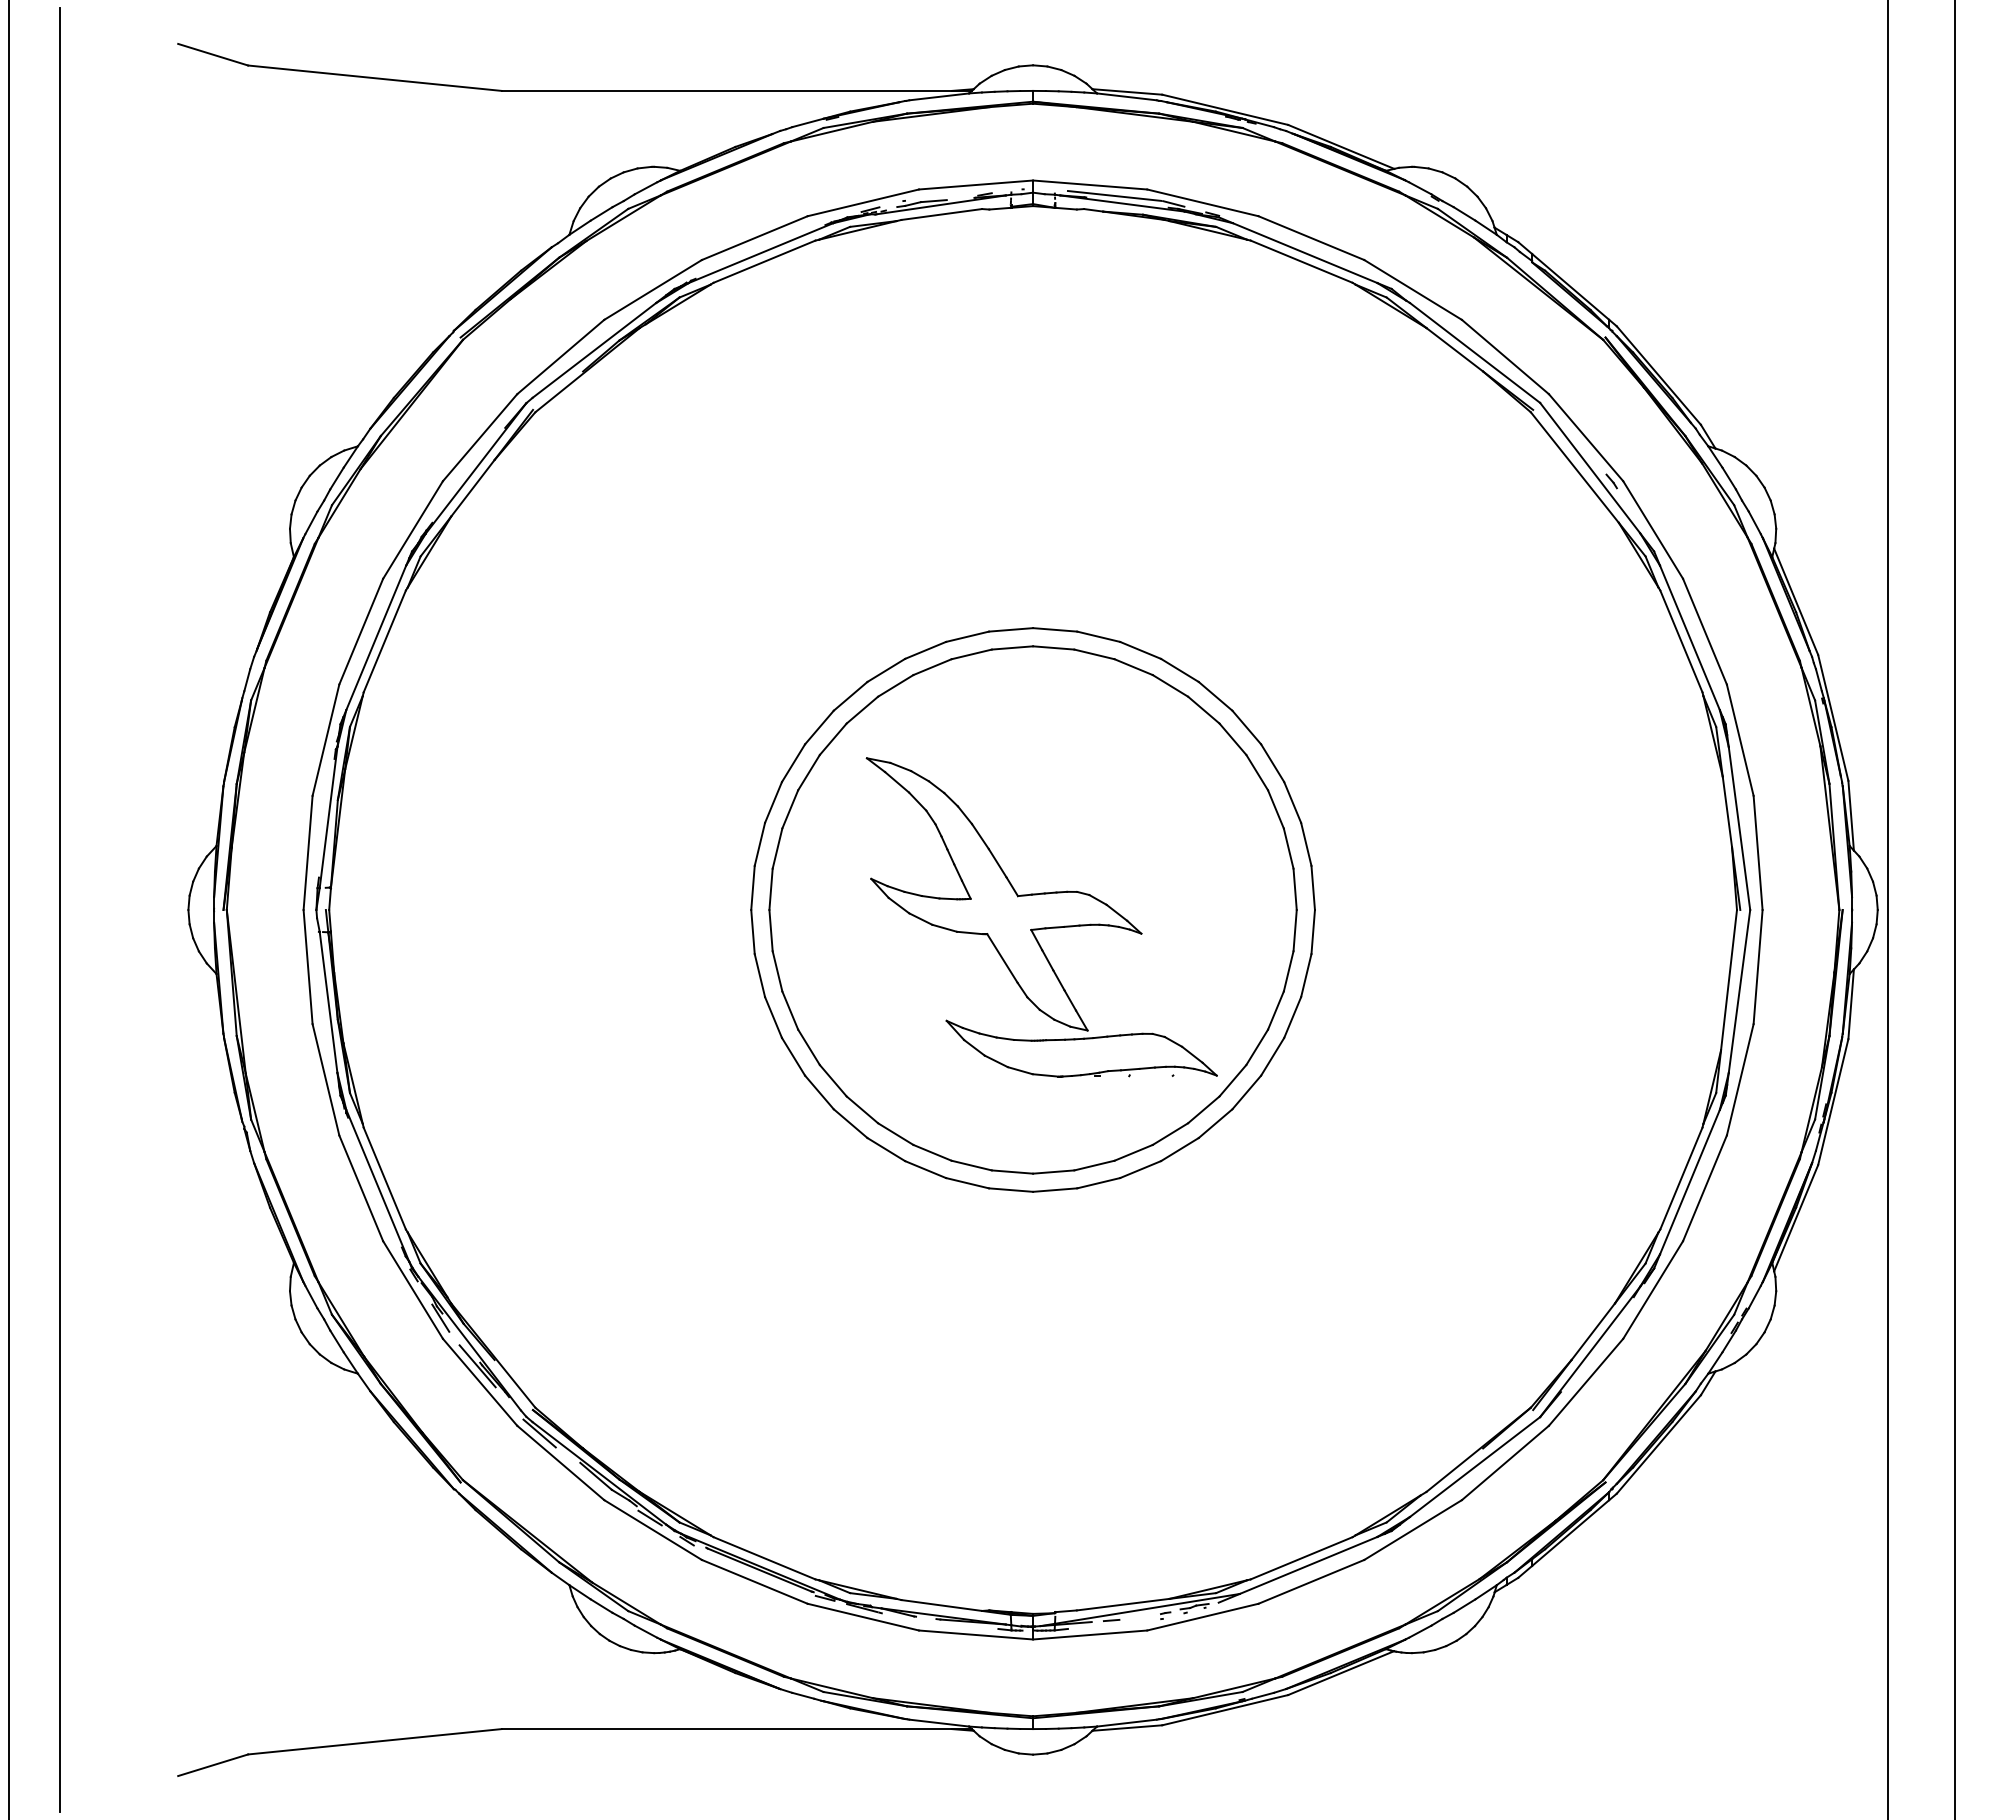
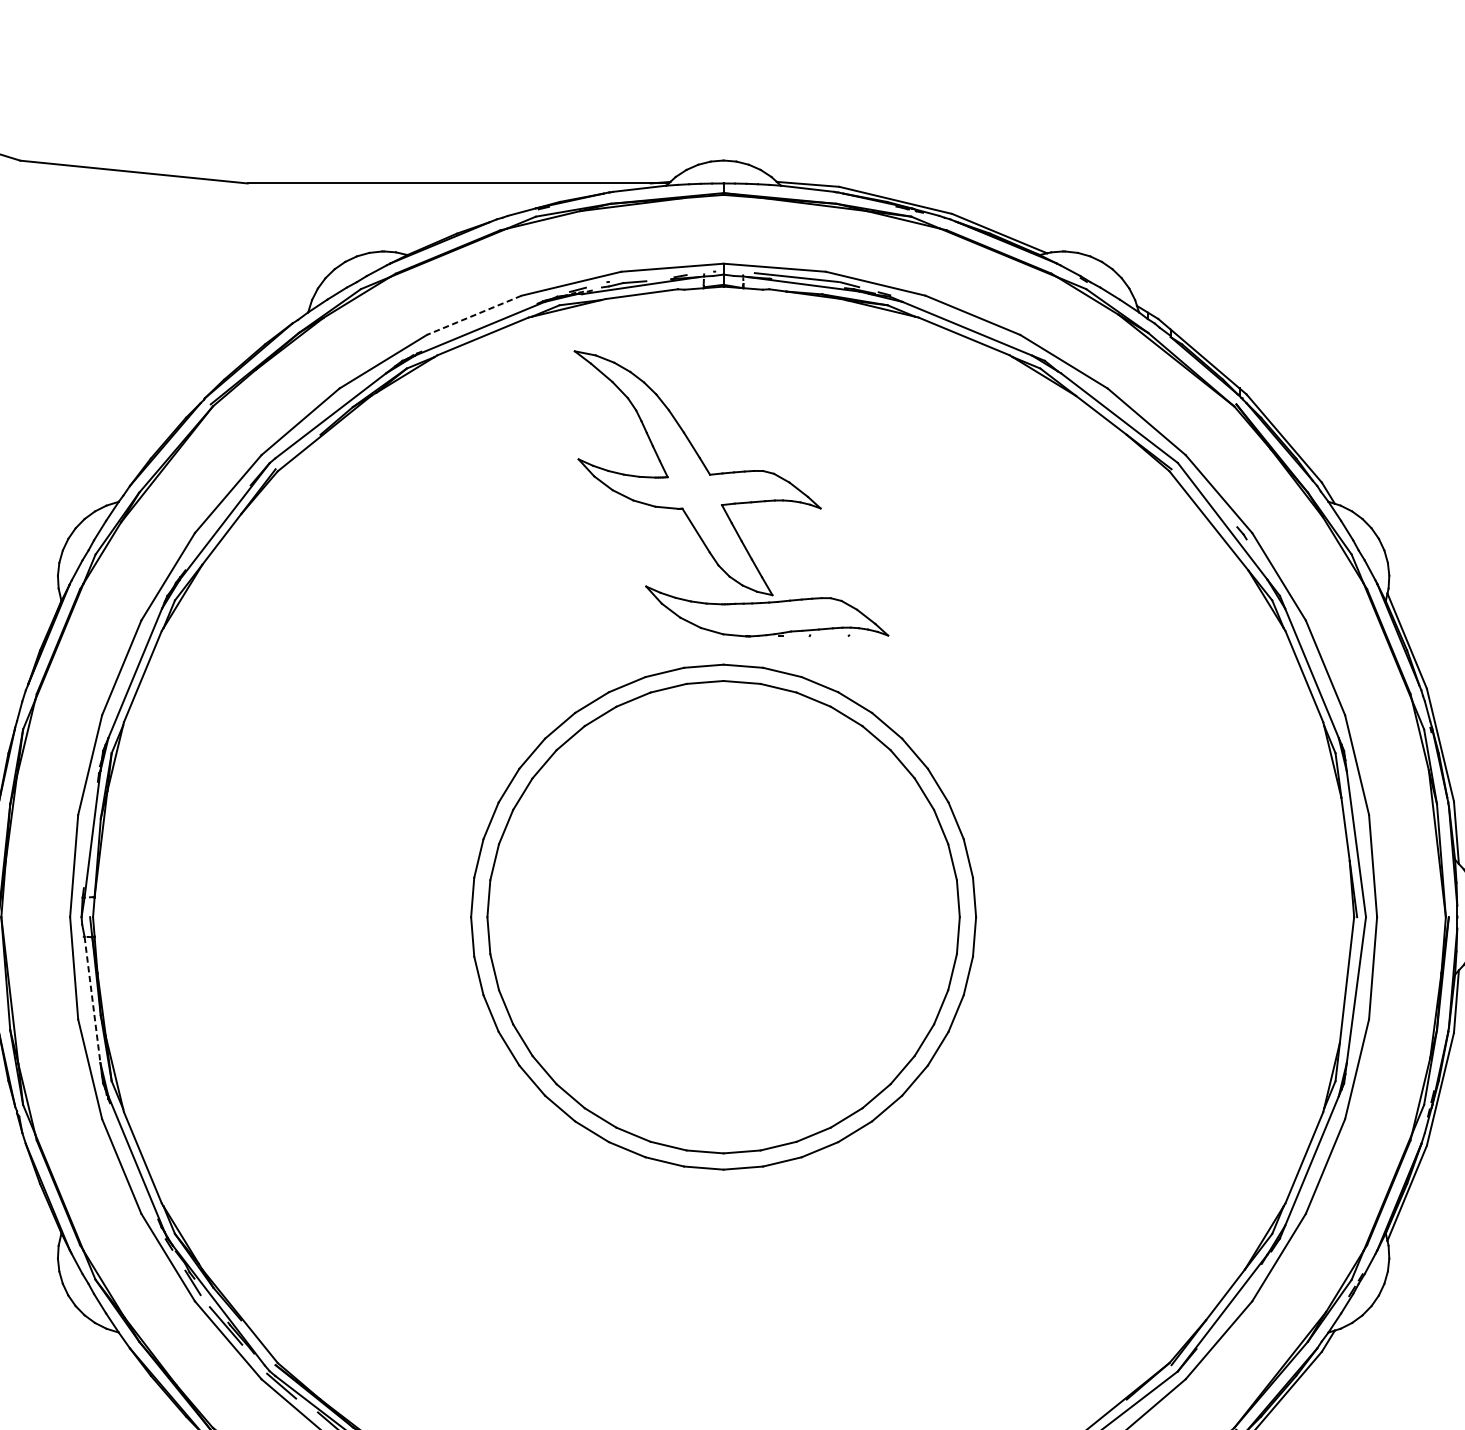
line: (754, 238) -> (474, 315), solid -> dashed
part: (1041, 917) -> (731, 493), moved
line: (328, 1002) -> (92, 1000), solid -> dashed

